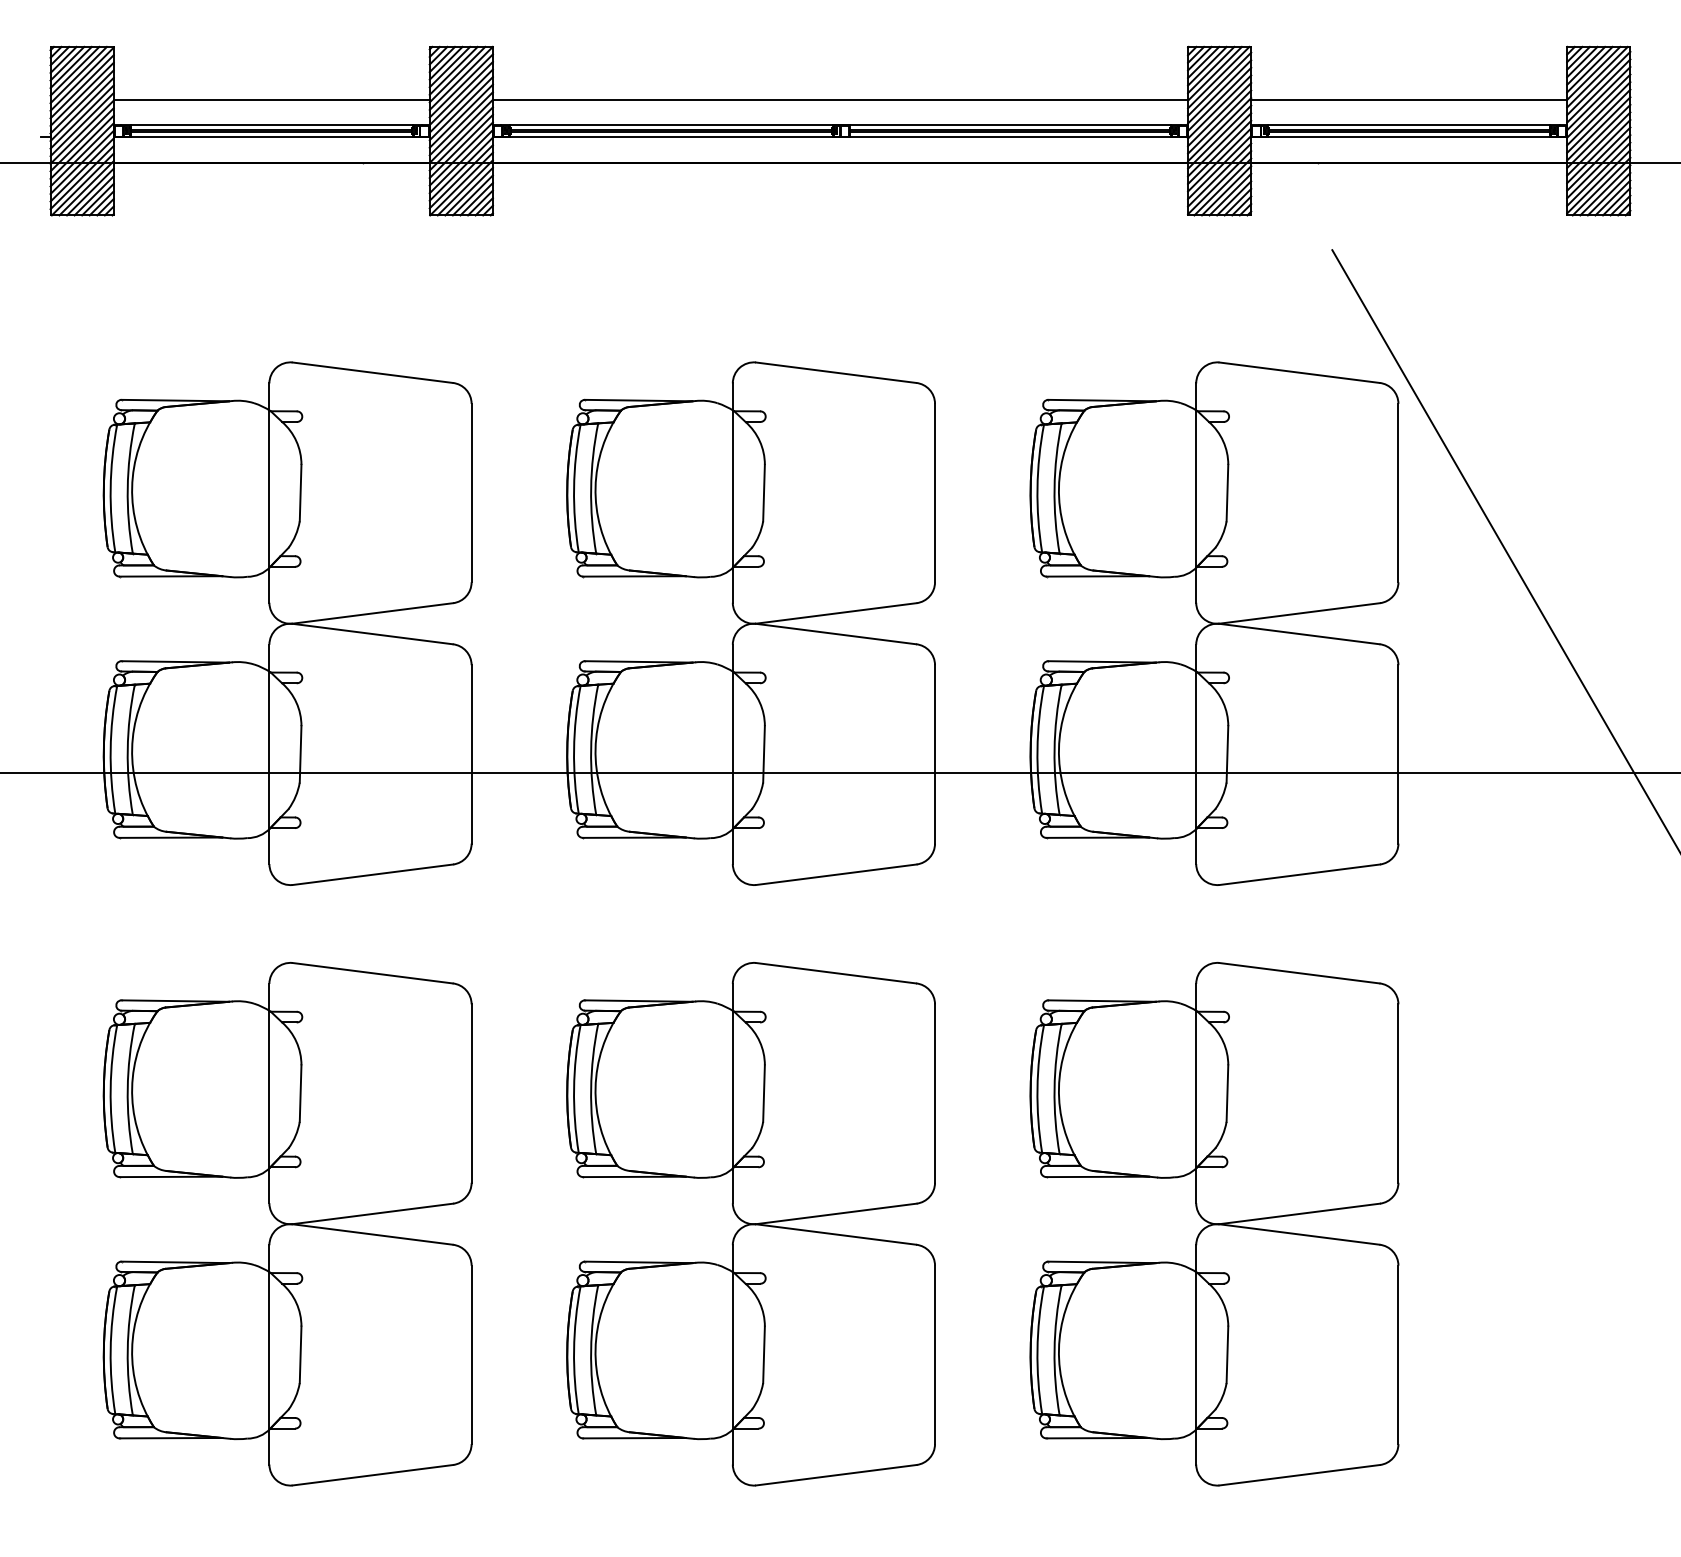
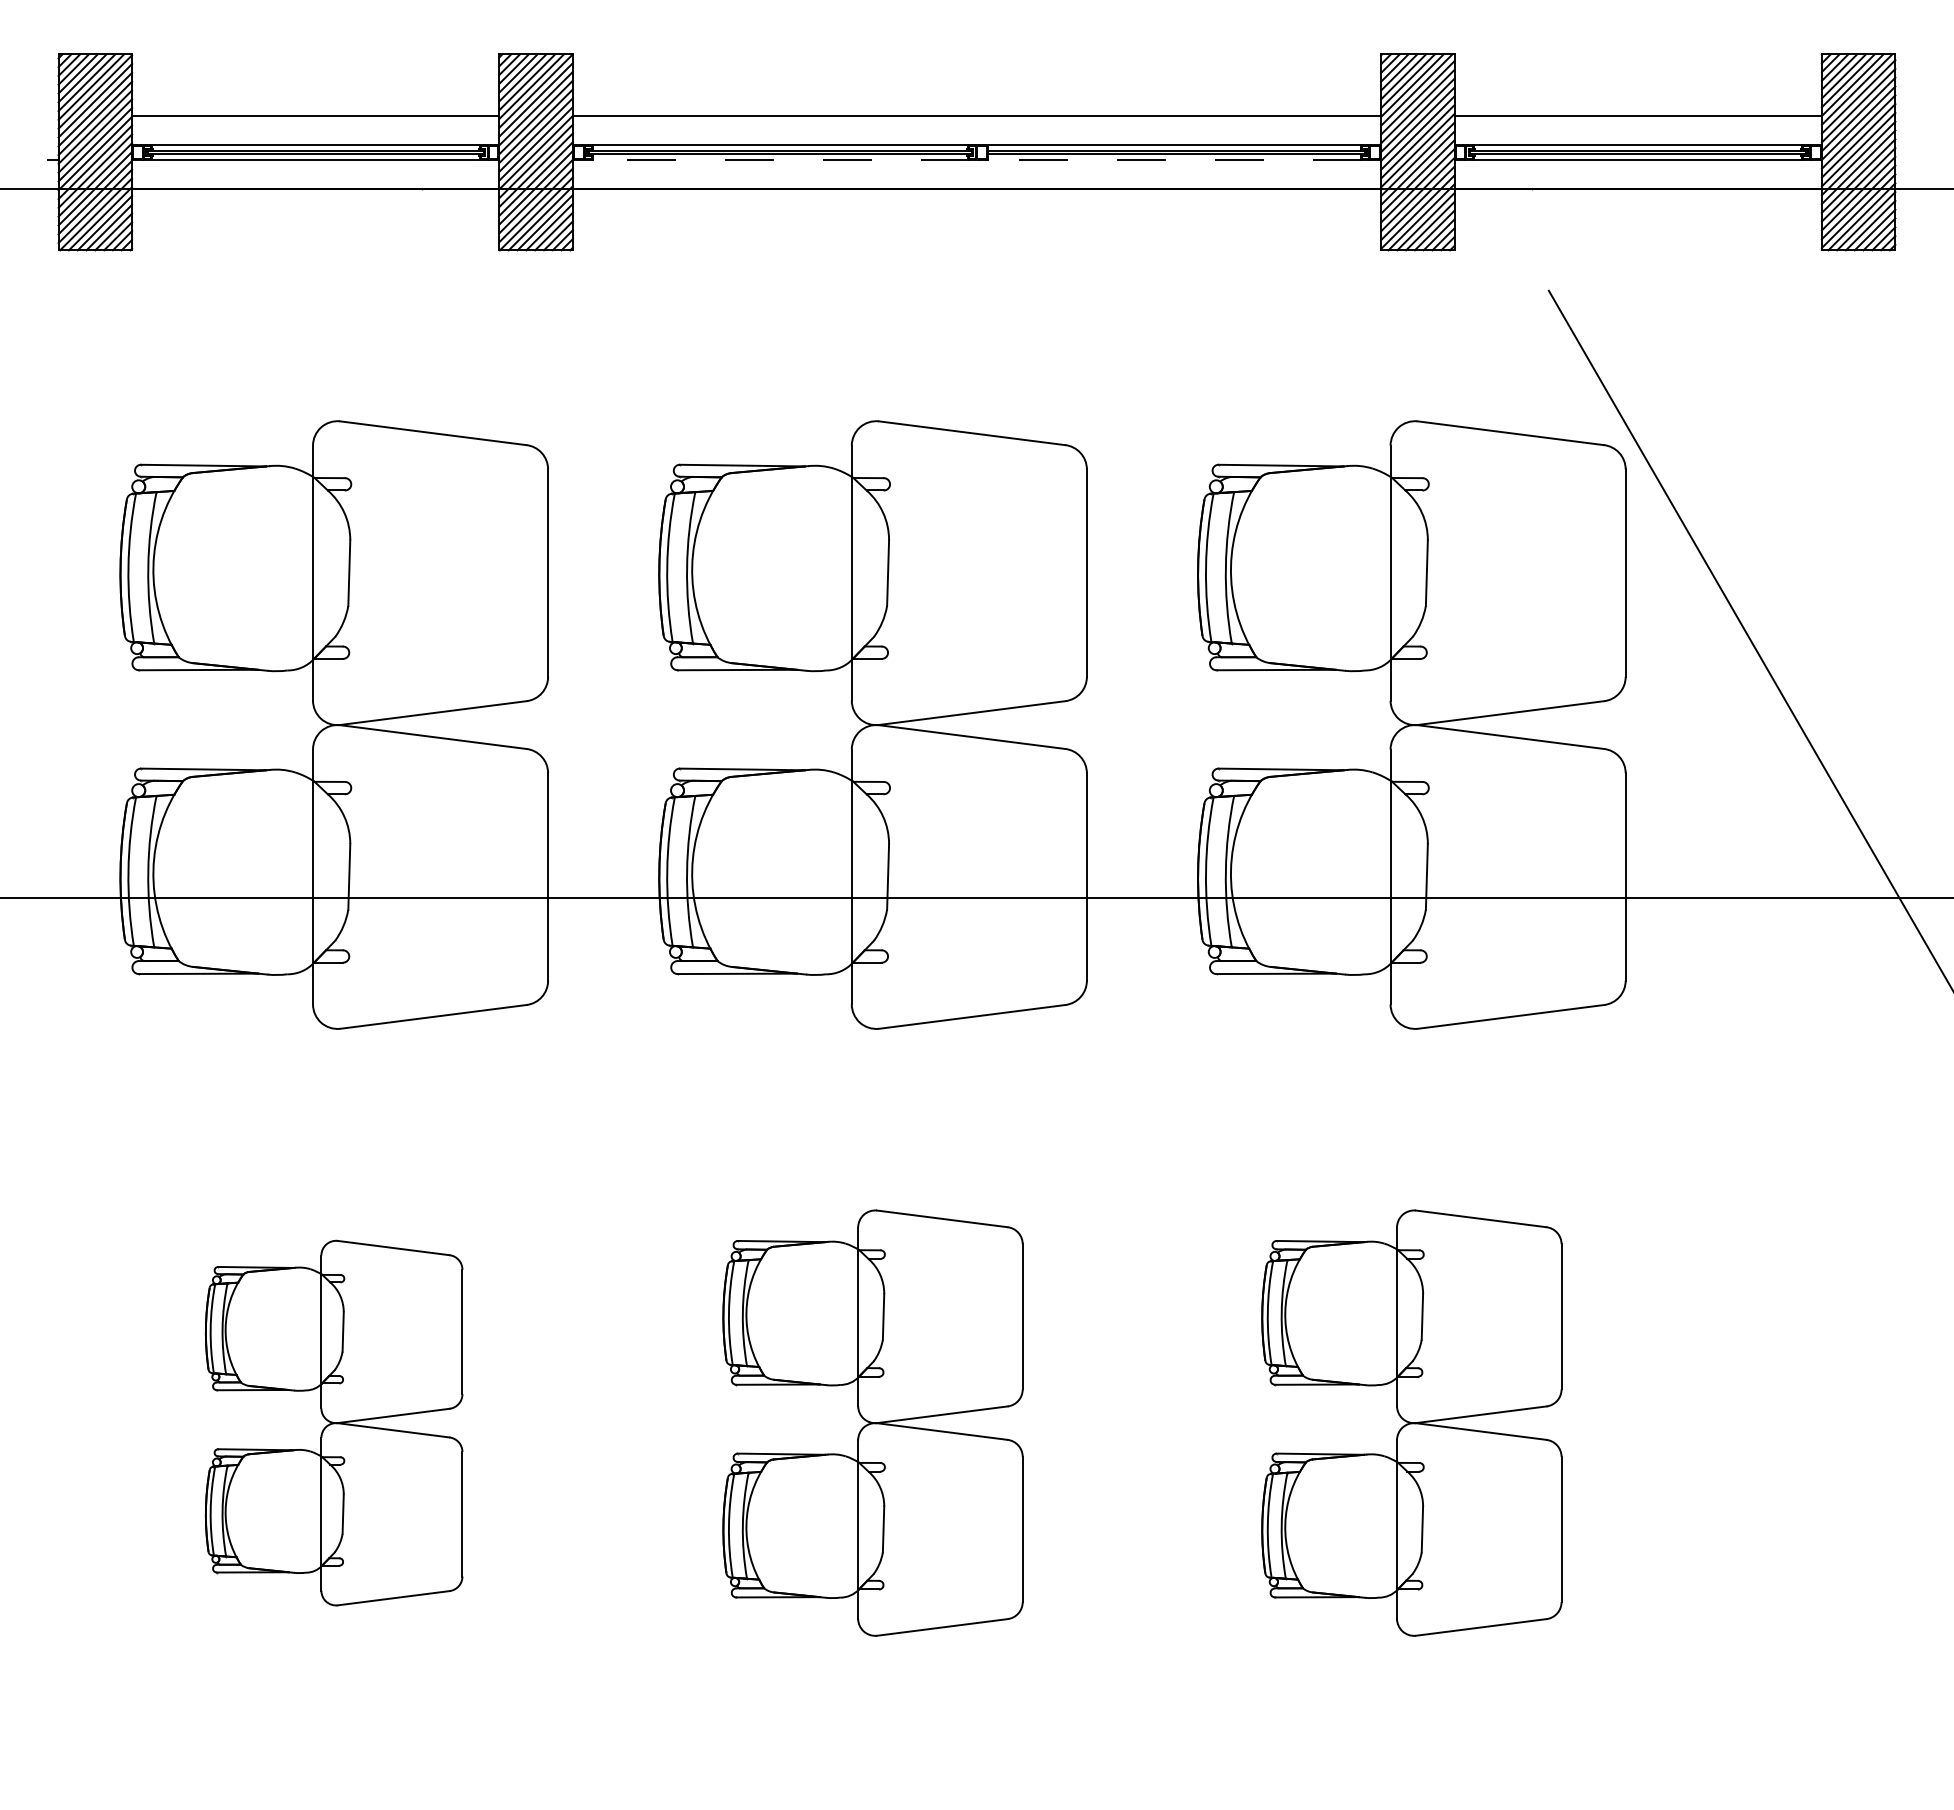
line: (840, 137) -> (976, 159), solid -> dashed
part: (287, 1223) -> (333, 1422), size x0.6
part: (750, 1223) -> (872, 1422), size x0.7
part: (1214, 1223) -> (1411, 1422), size x0.7

